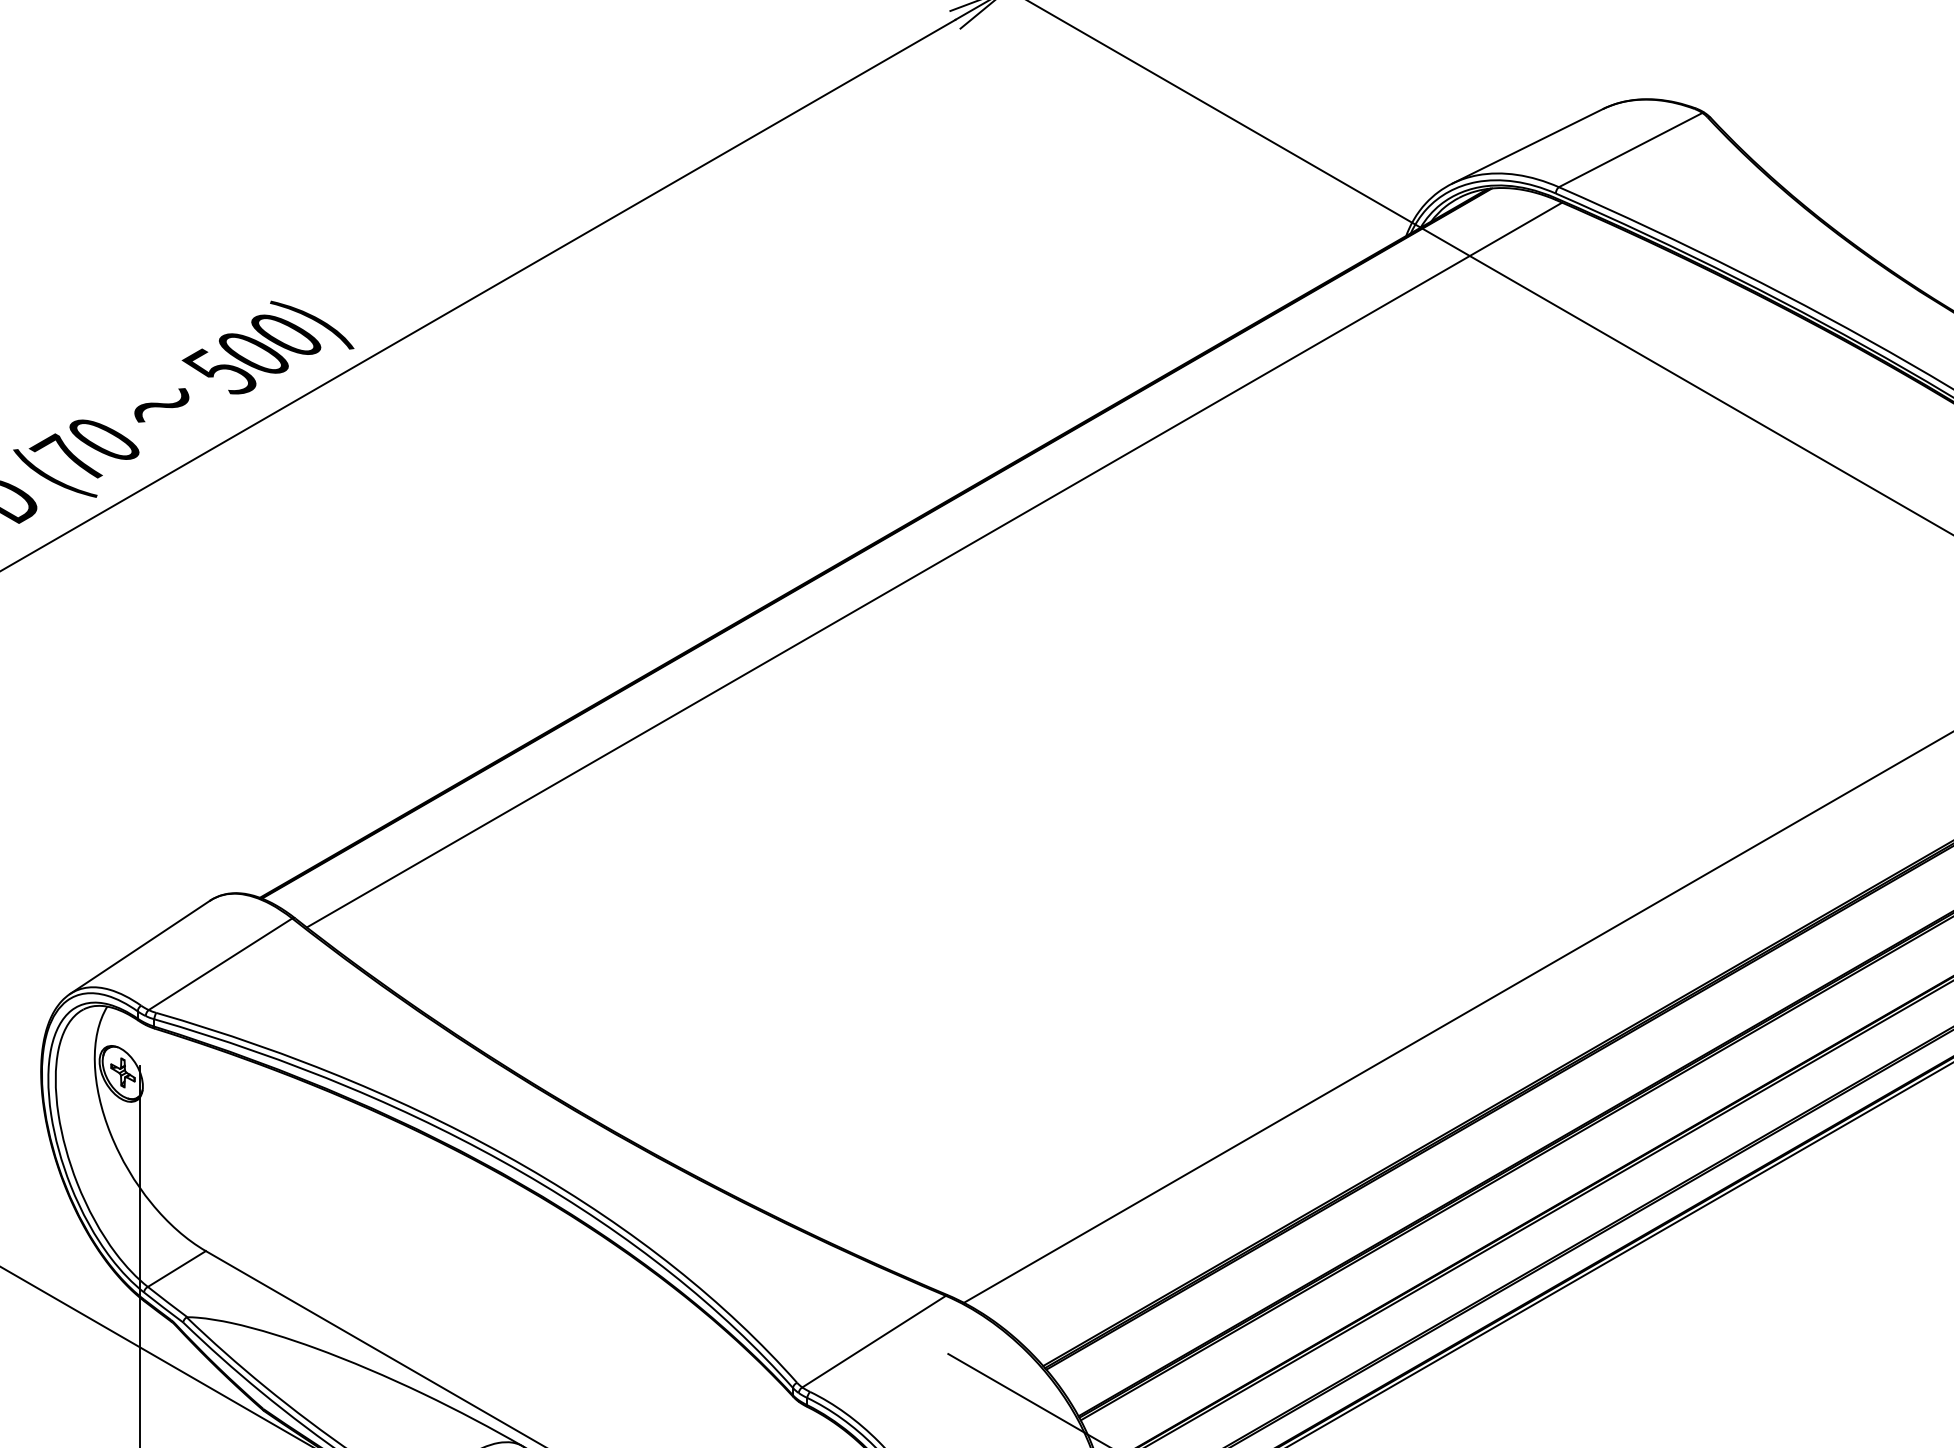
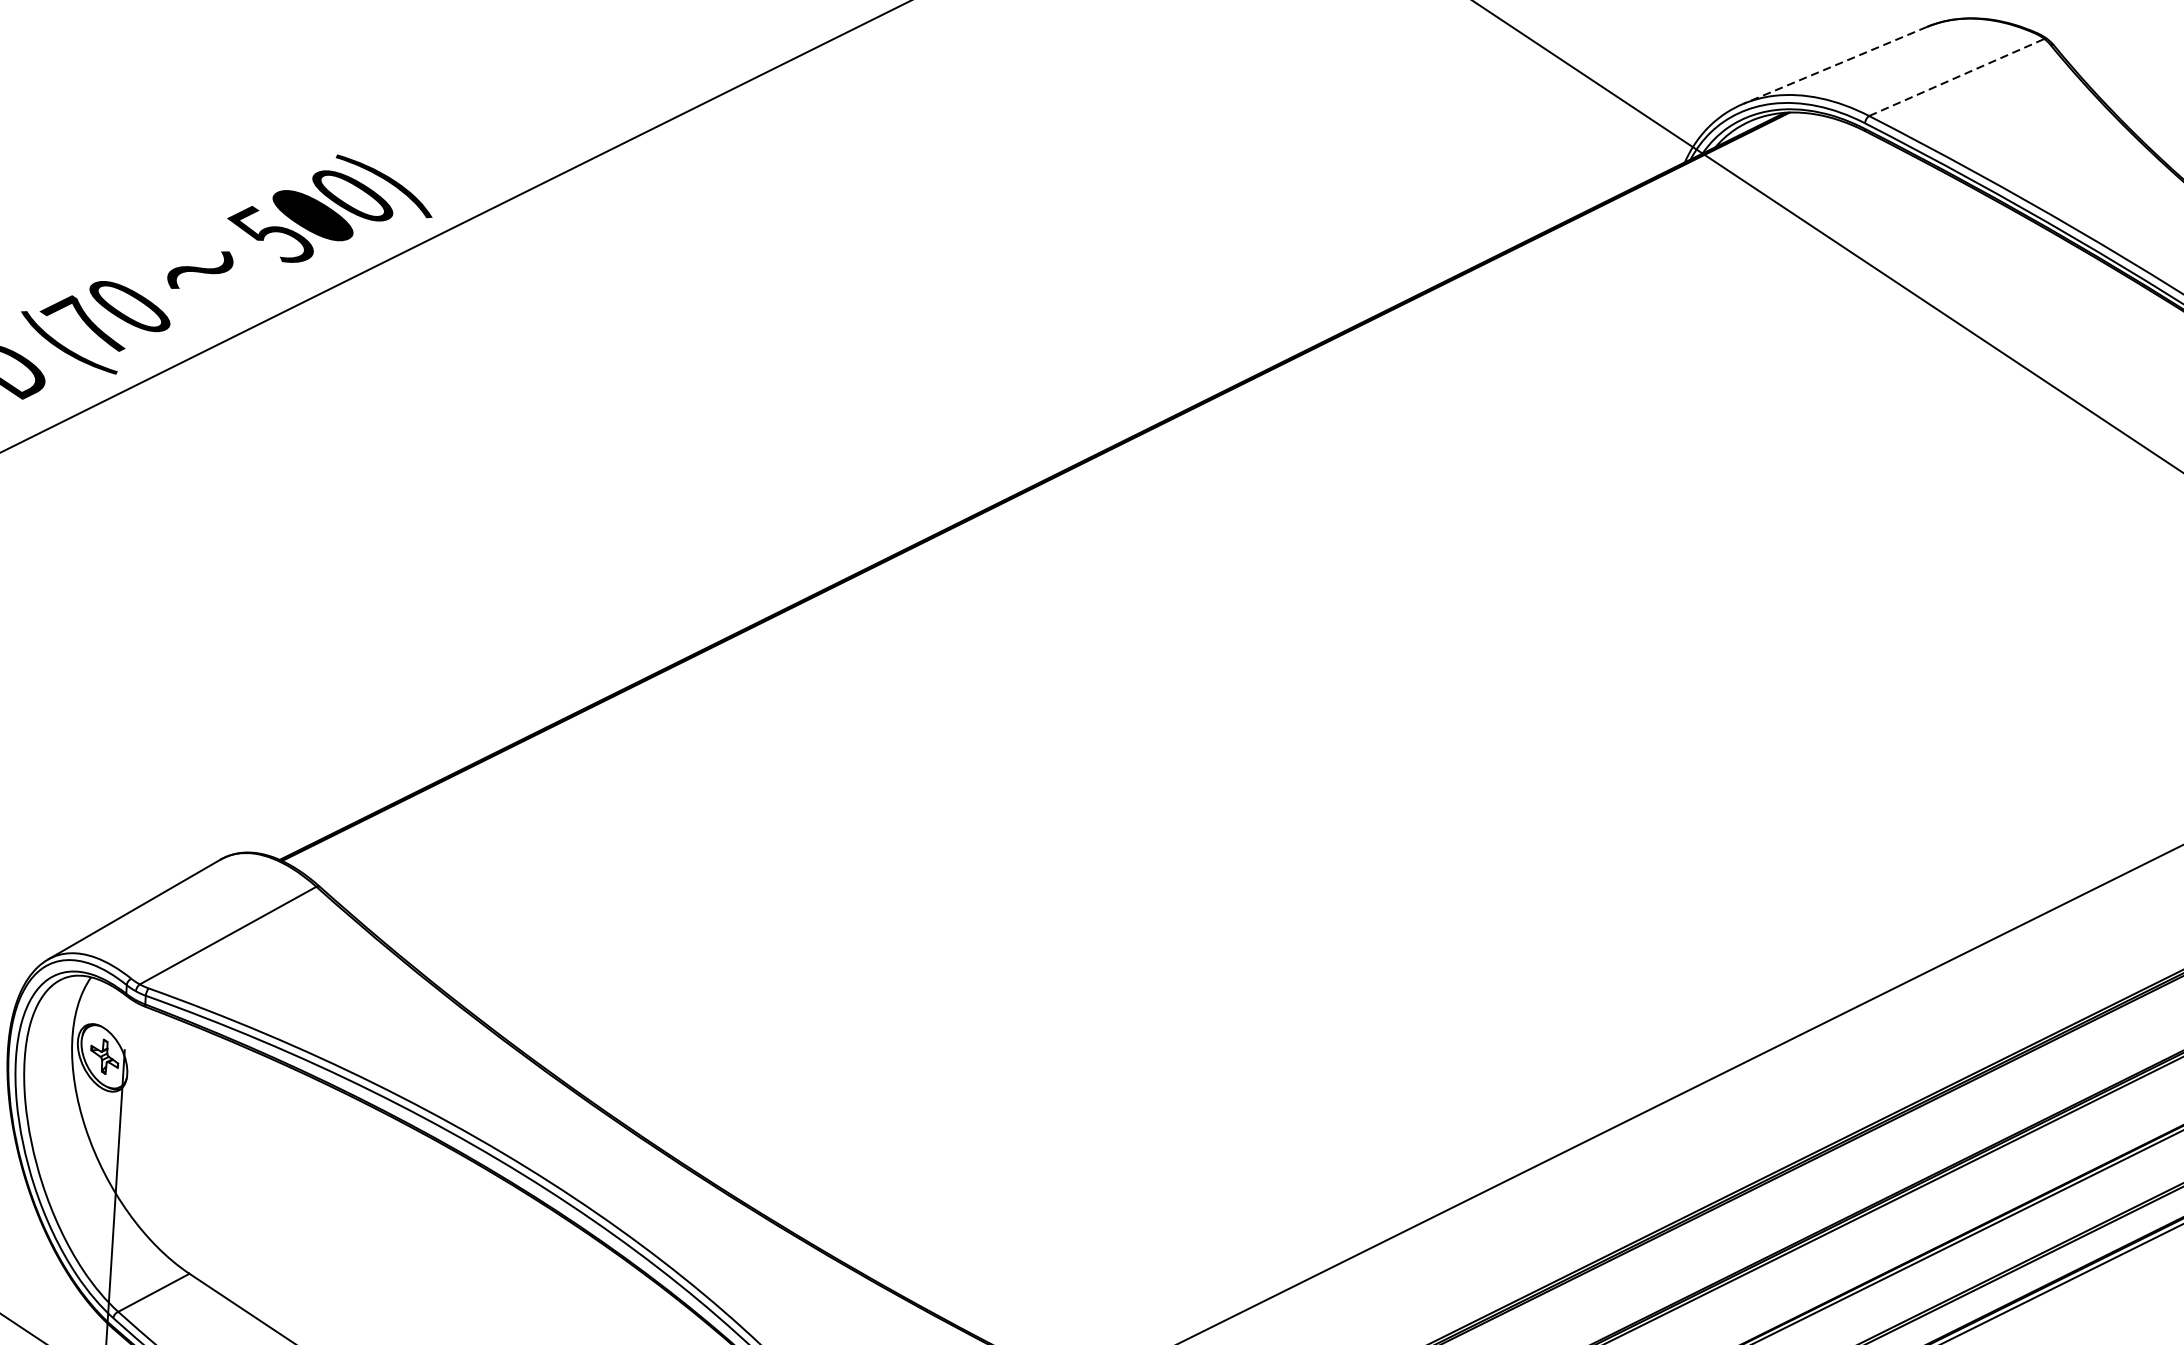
line: (1527, 146) -> (1835, 65), solid -> dashed
line: (1630, 150) -> (1956, 77), solid -> dashed
line: (934, 564) -> (1102, 515), removed

